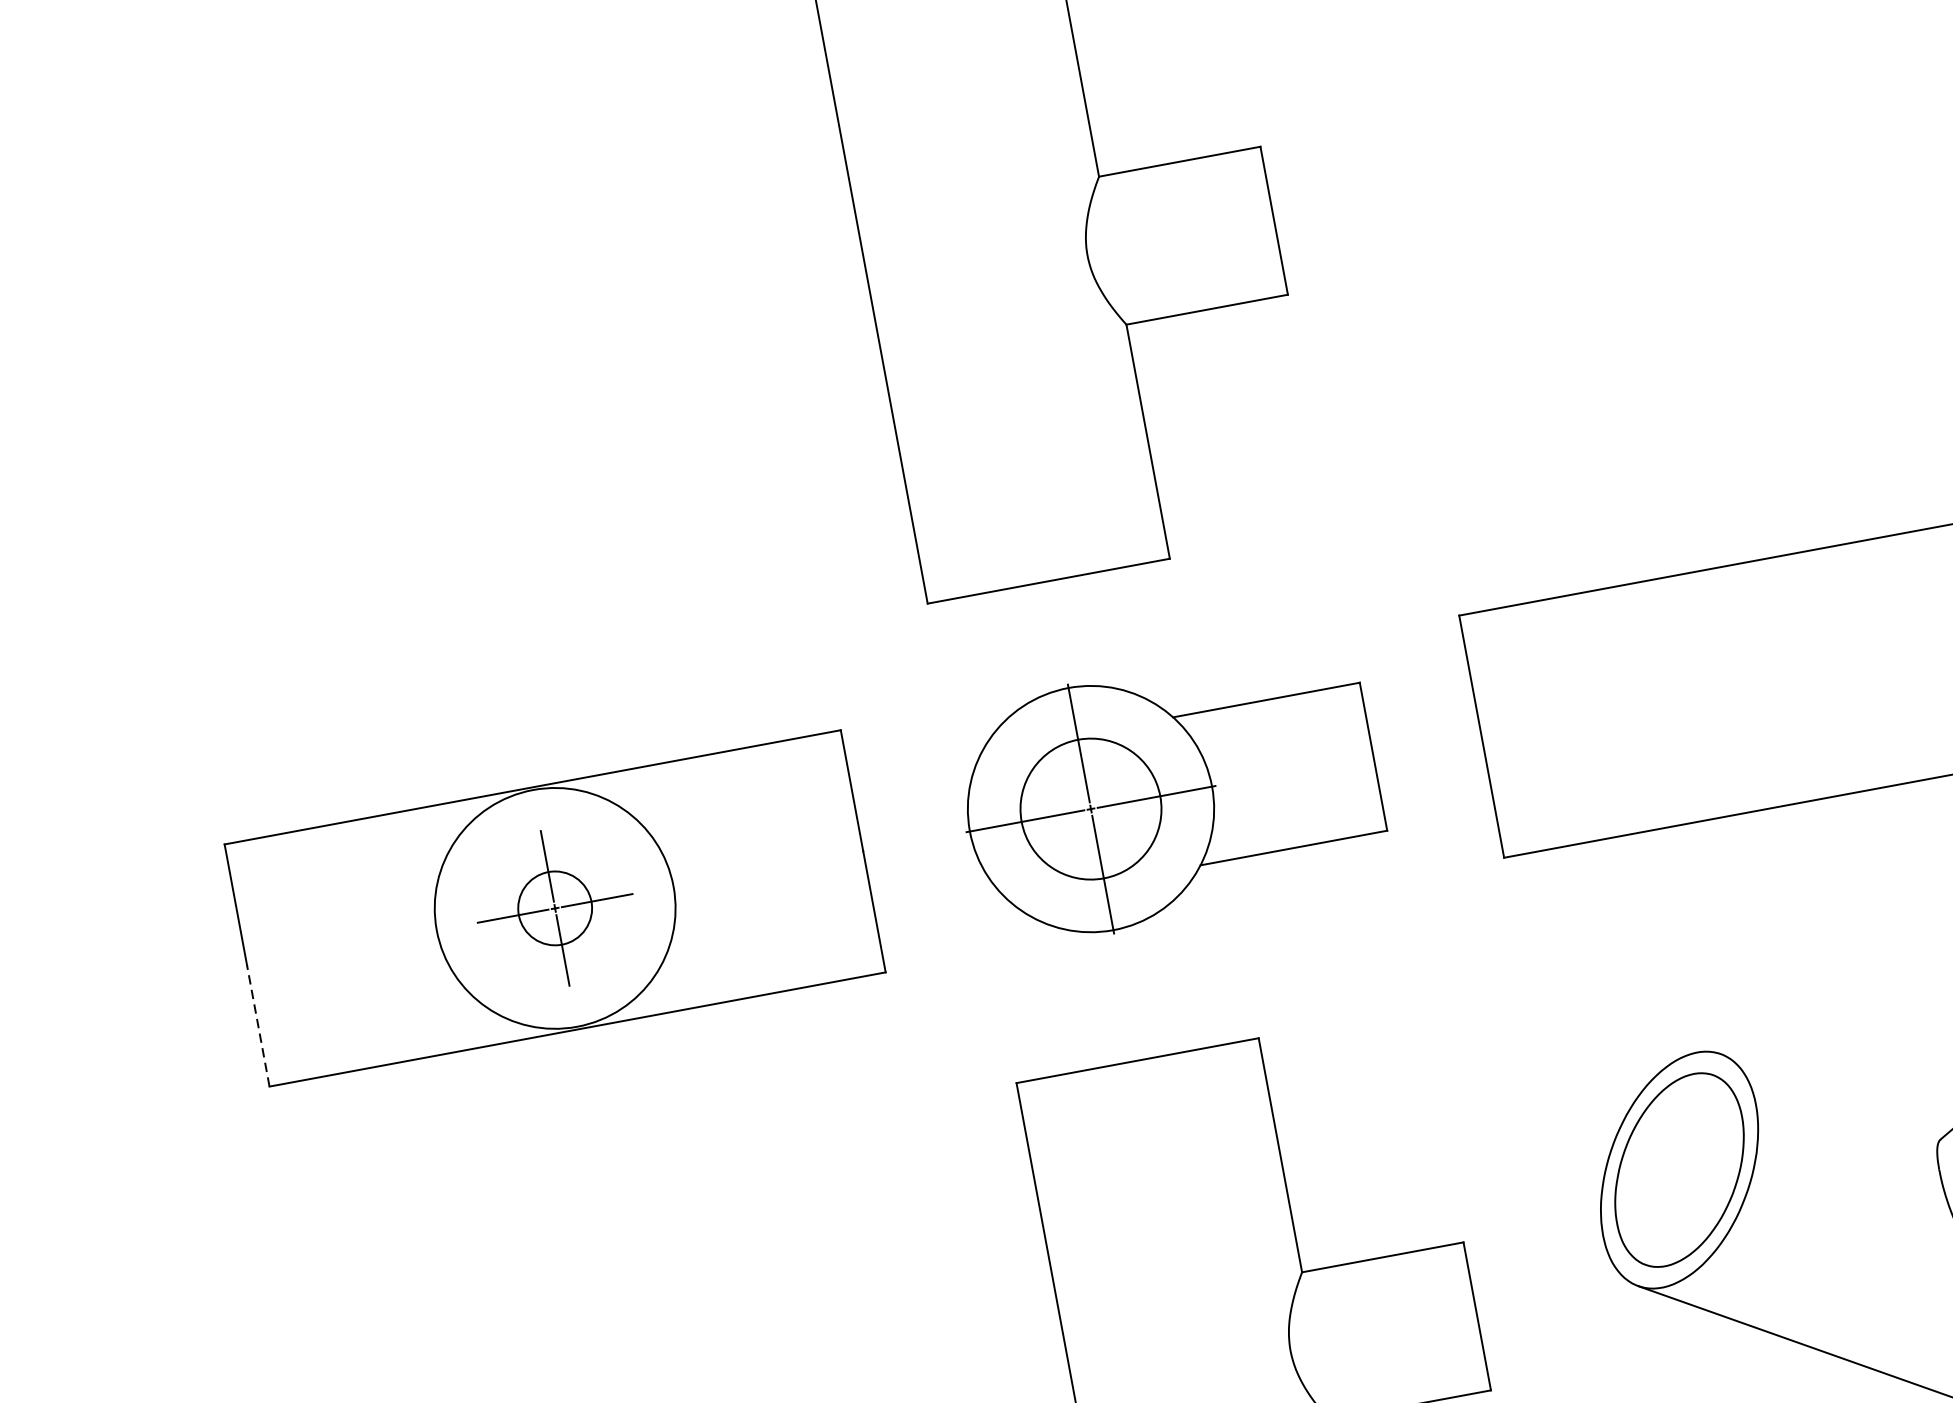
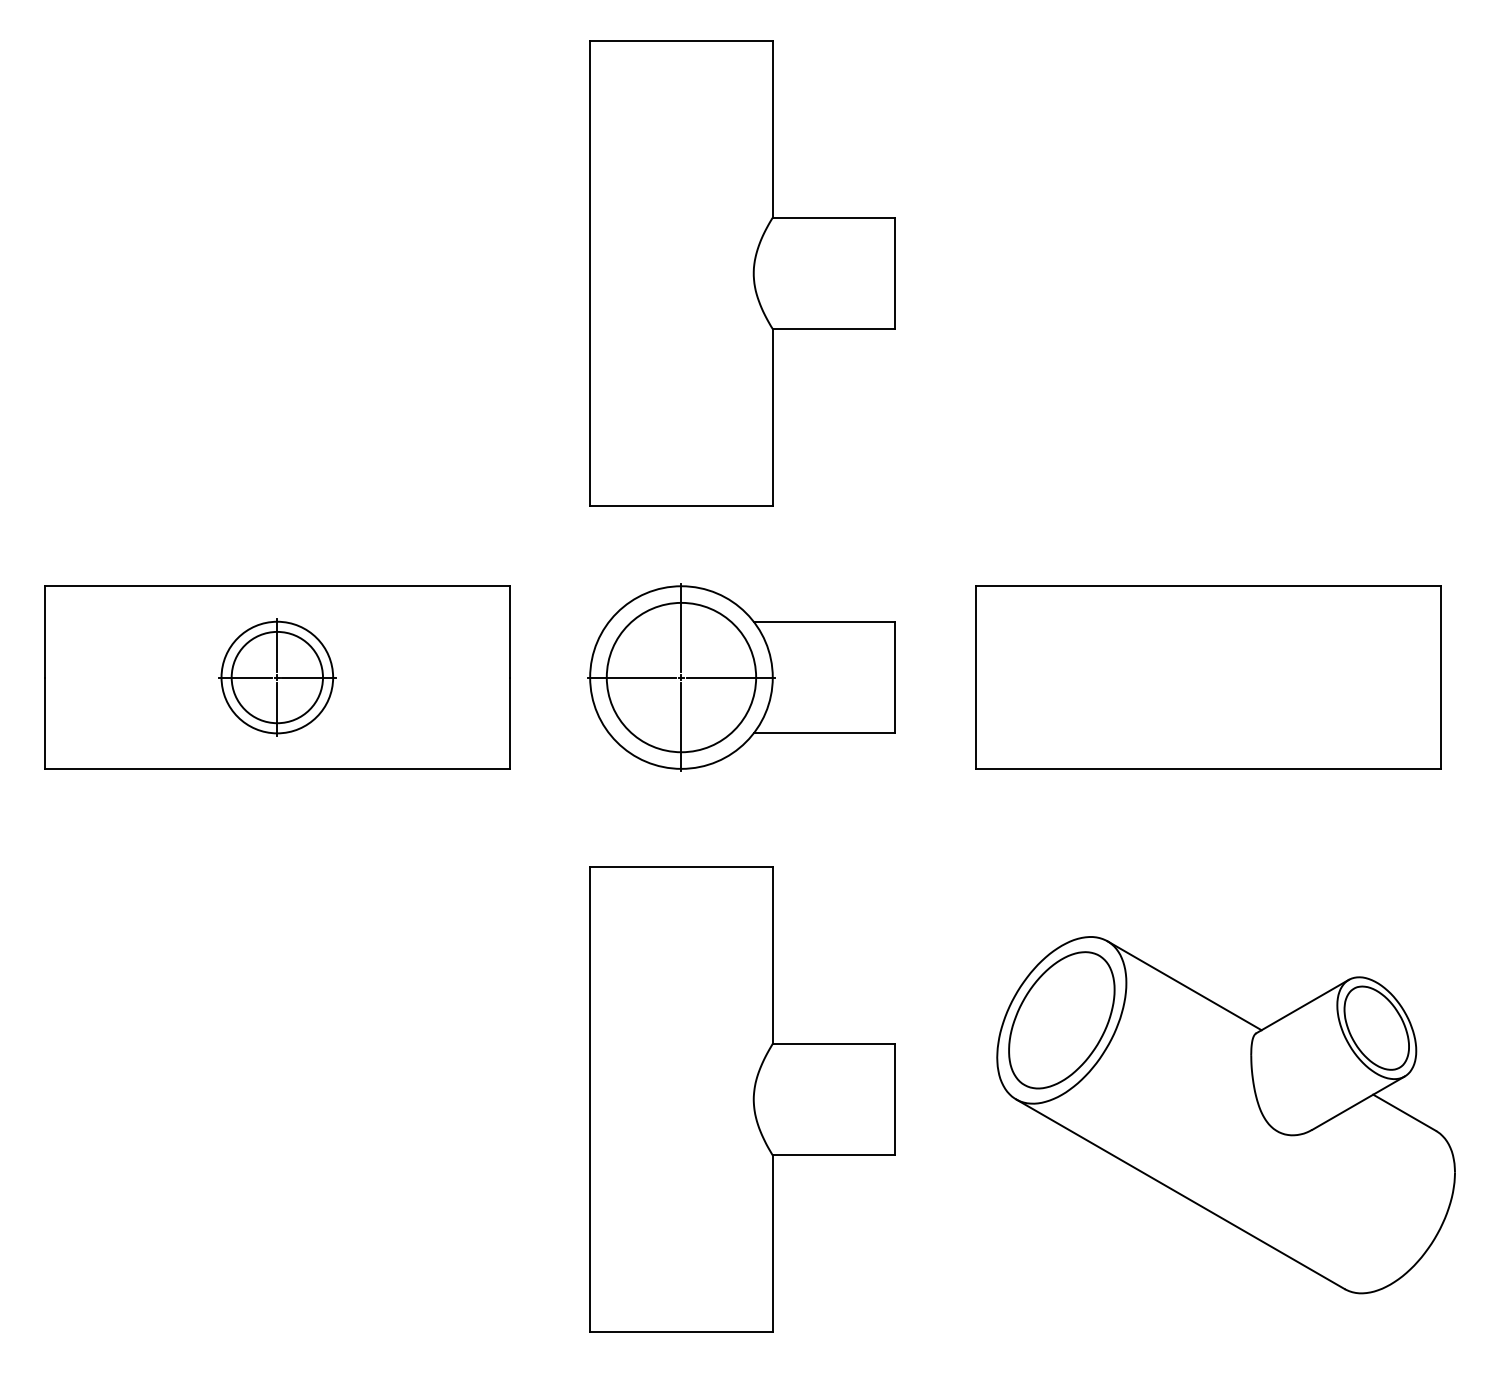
circle: (1091, 808) -> (681, 677), size x1.43
circle: (555, 908) -> (277, 677), size x0.62
circle: (555, 908) -> (277, 677), size x1.67
line: (259, 1026) -> (45, 723), dashed -> solid
line: (1833, 1093) -> (1184, 985), added

